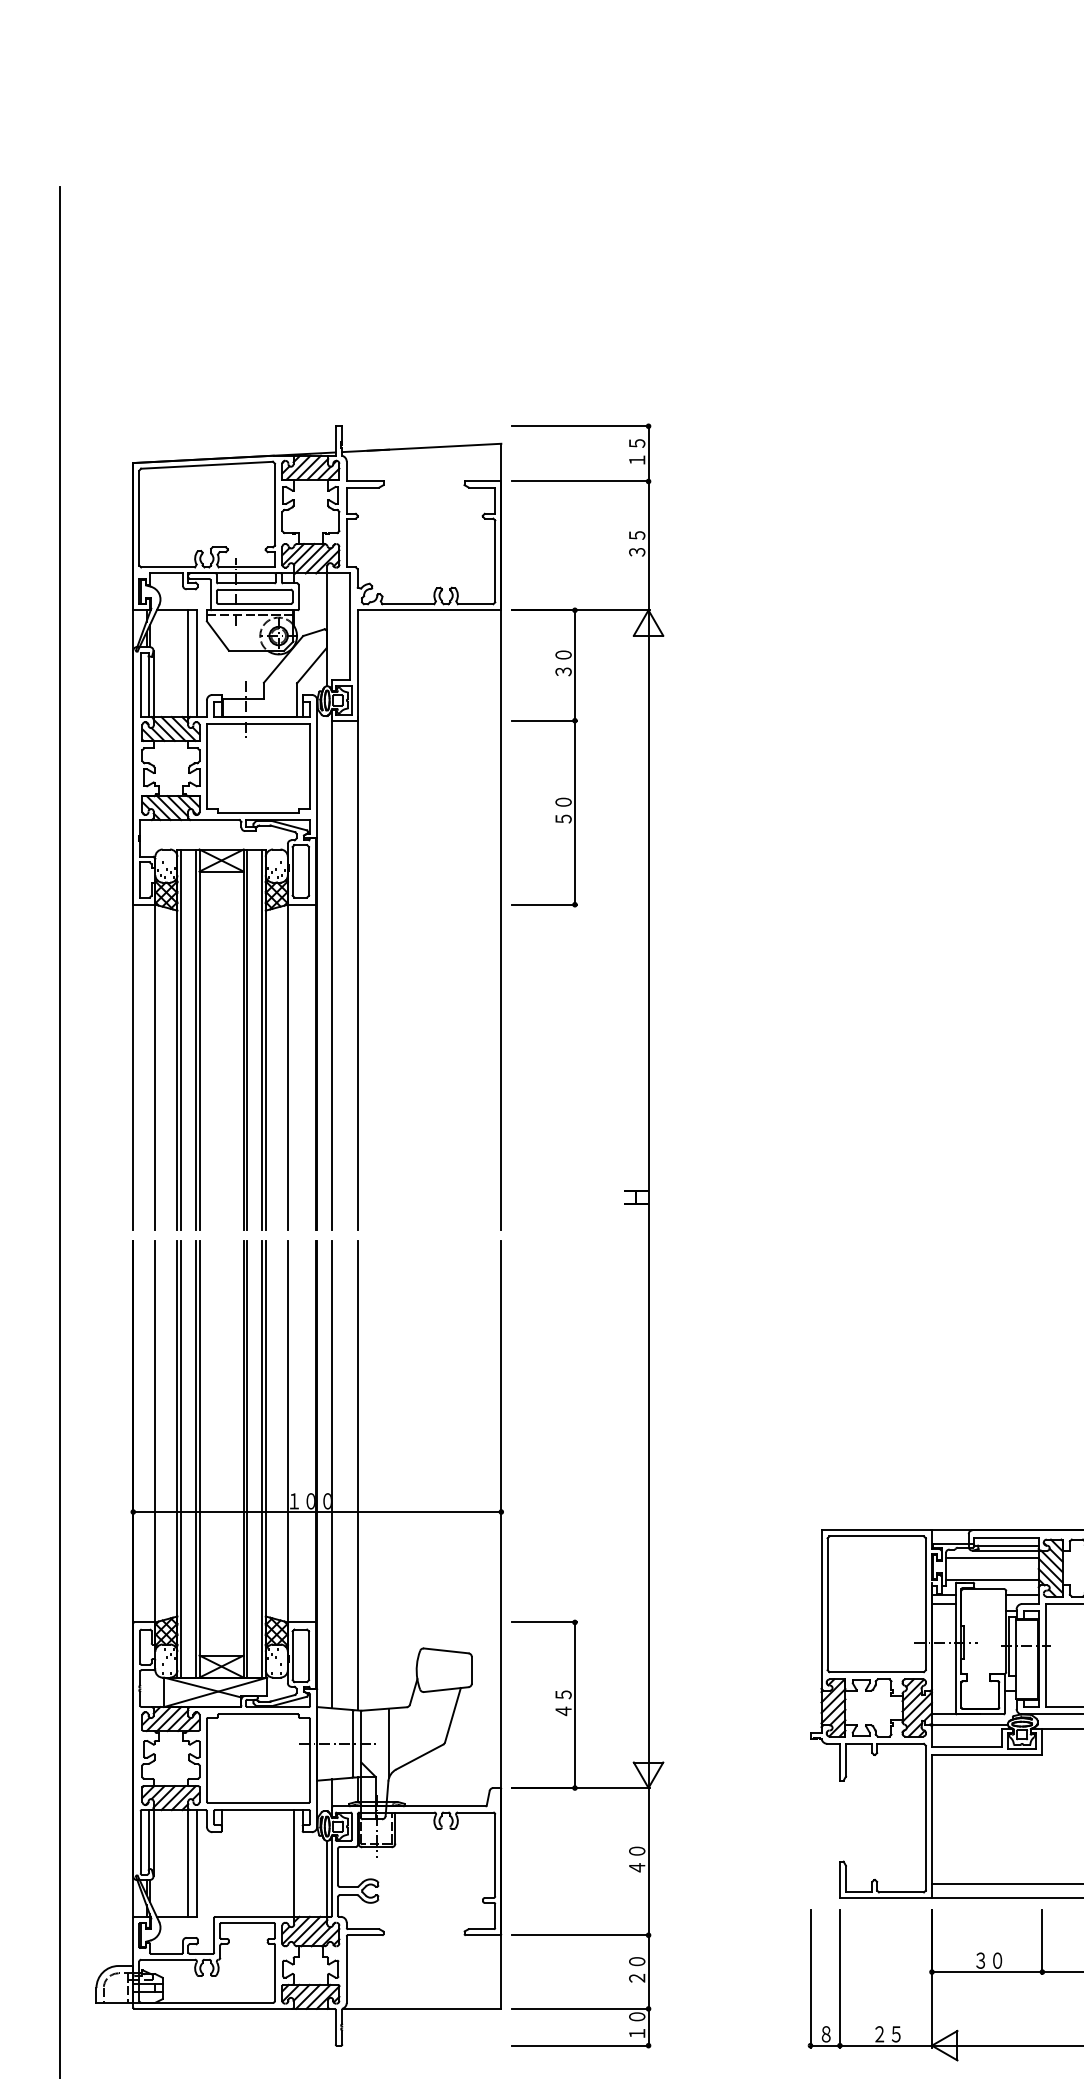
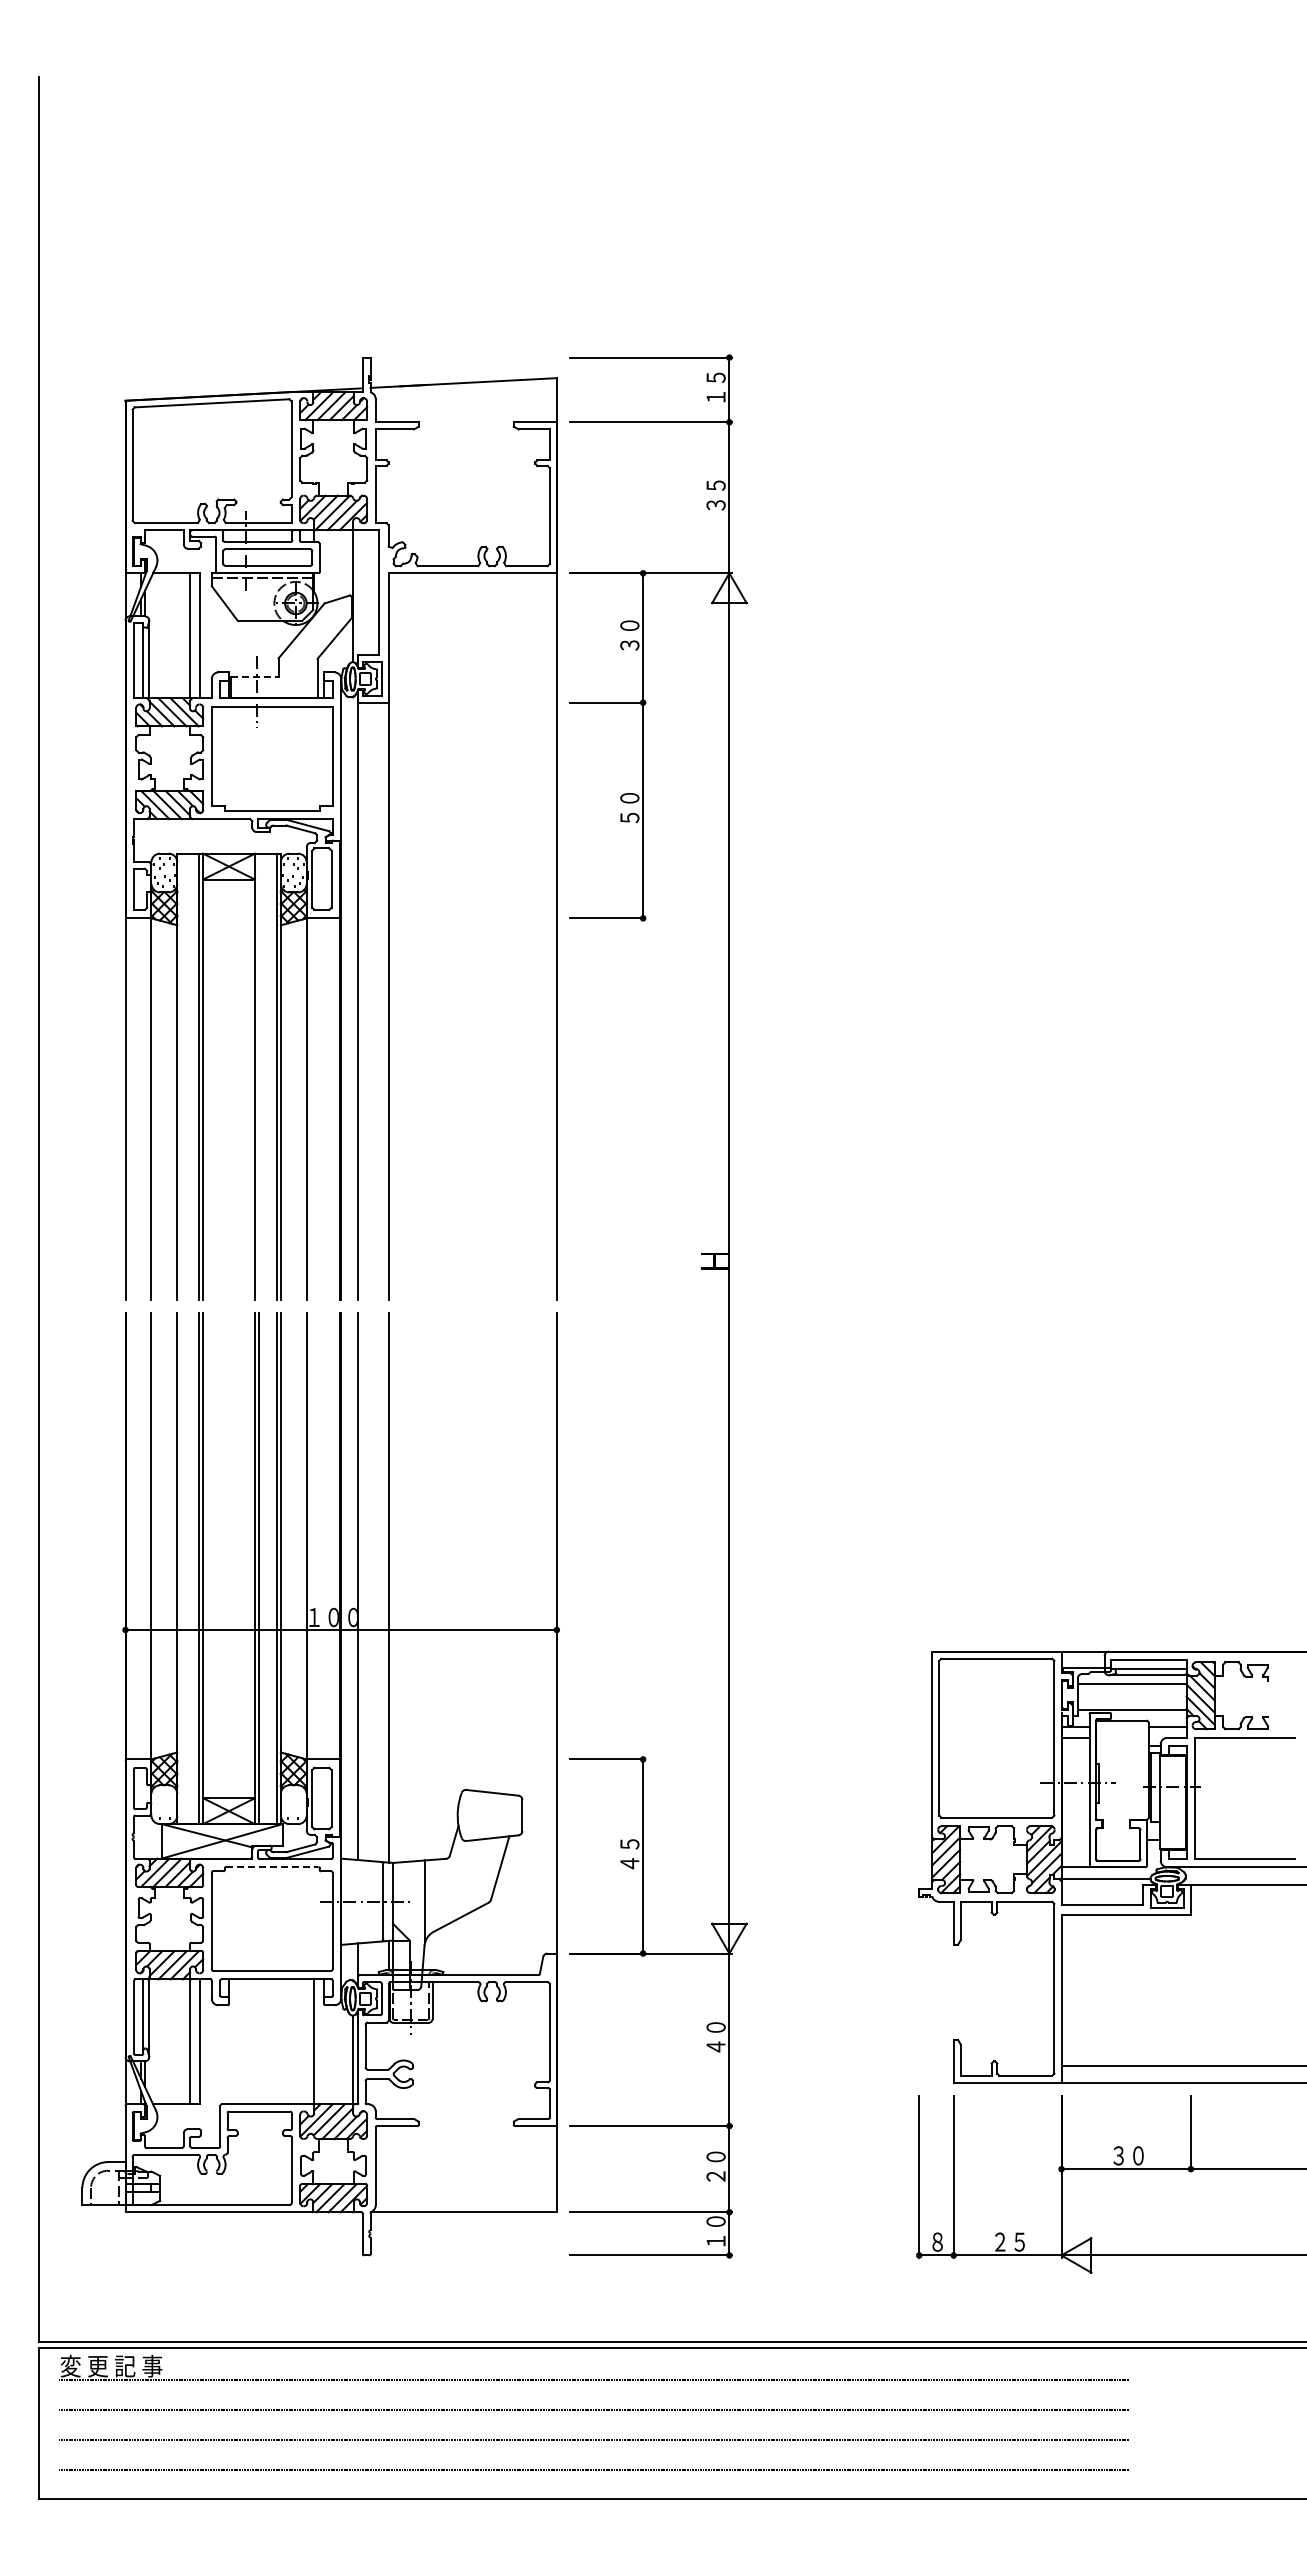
line: (243, 698) -> (254, 676), solid -> dashed
line: (181, 1039) -> (181, 1076), removed
line: (247, 1039) -> (259, 1076), removed
line: (181, 1459) -> (181, 1568), removed
line: (258, 1714) -> (272, 1867), solid -> dashed

